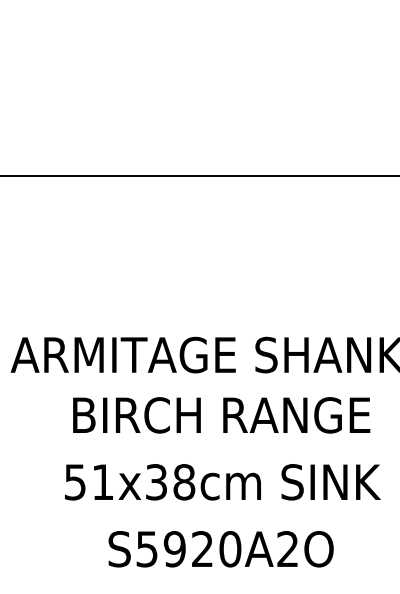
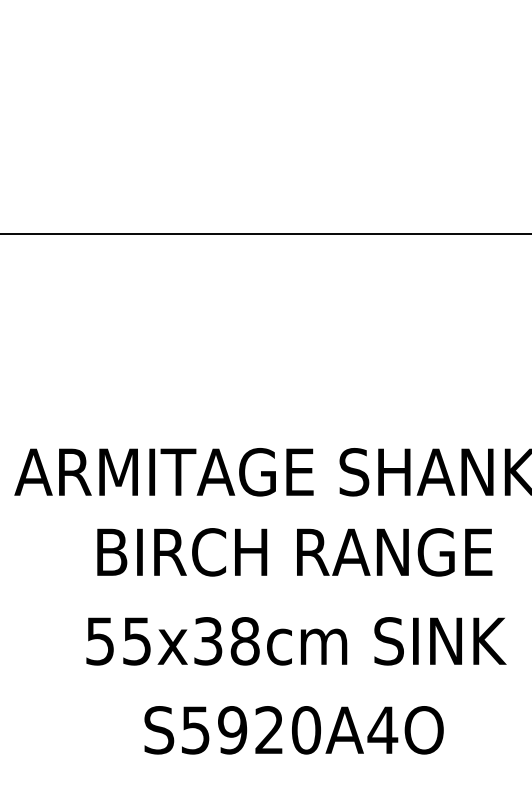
text: (102, 482) -> (136, 641), 51x38cm -> 55x38cm
text: (287, 548) -> (382, 729), S5920A2O -> S5920A4O

